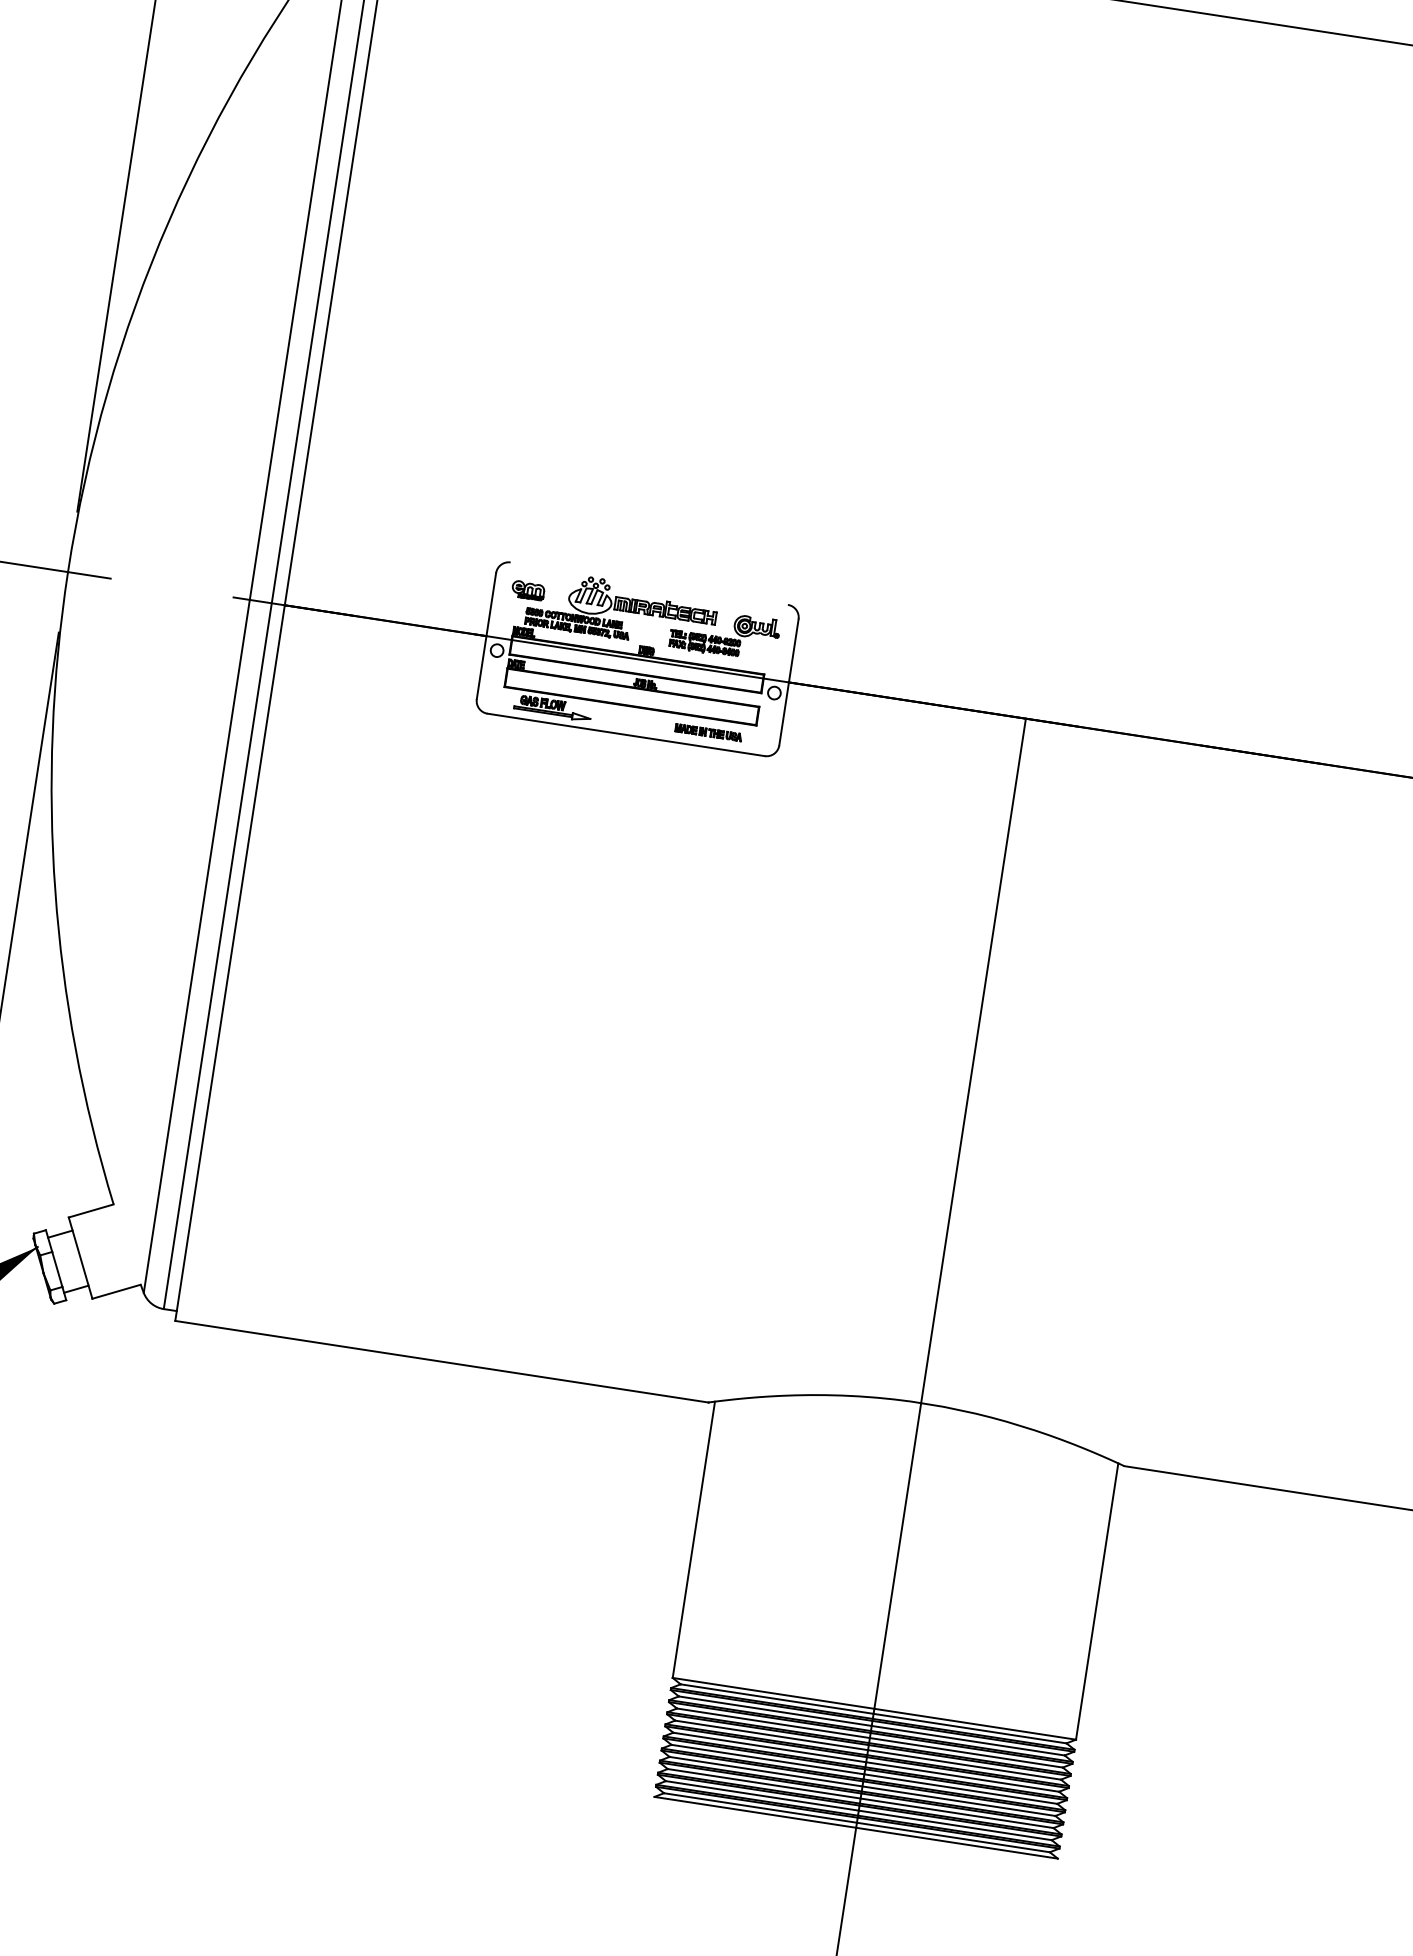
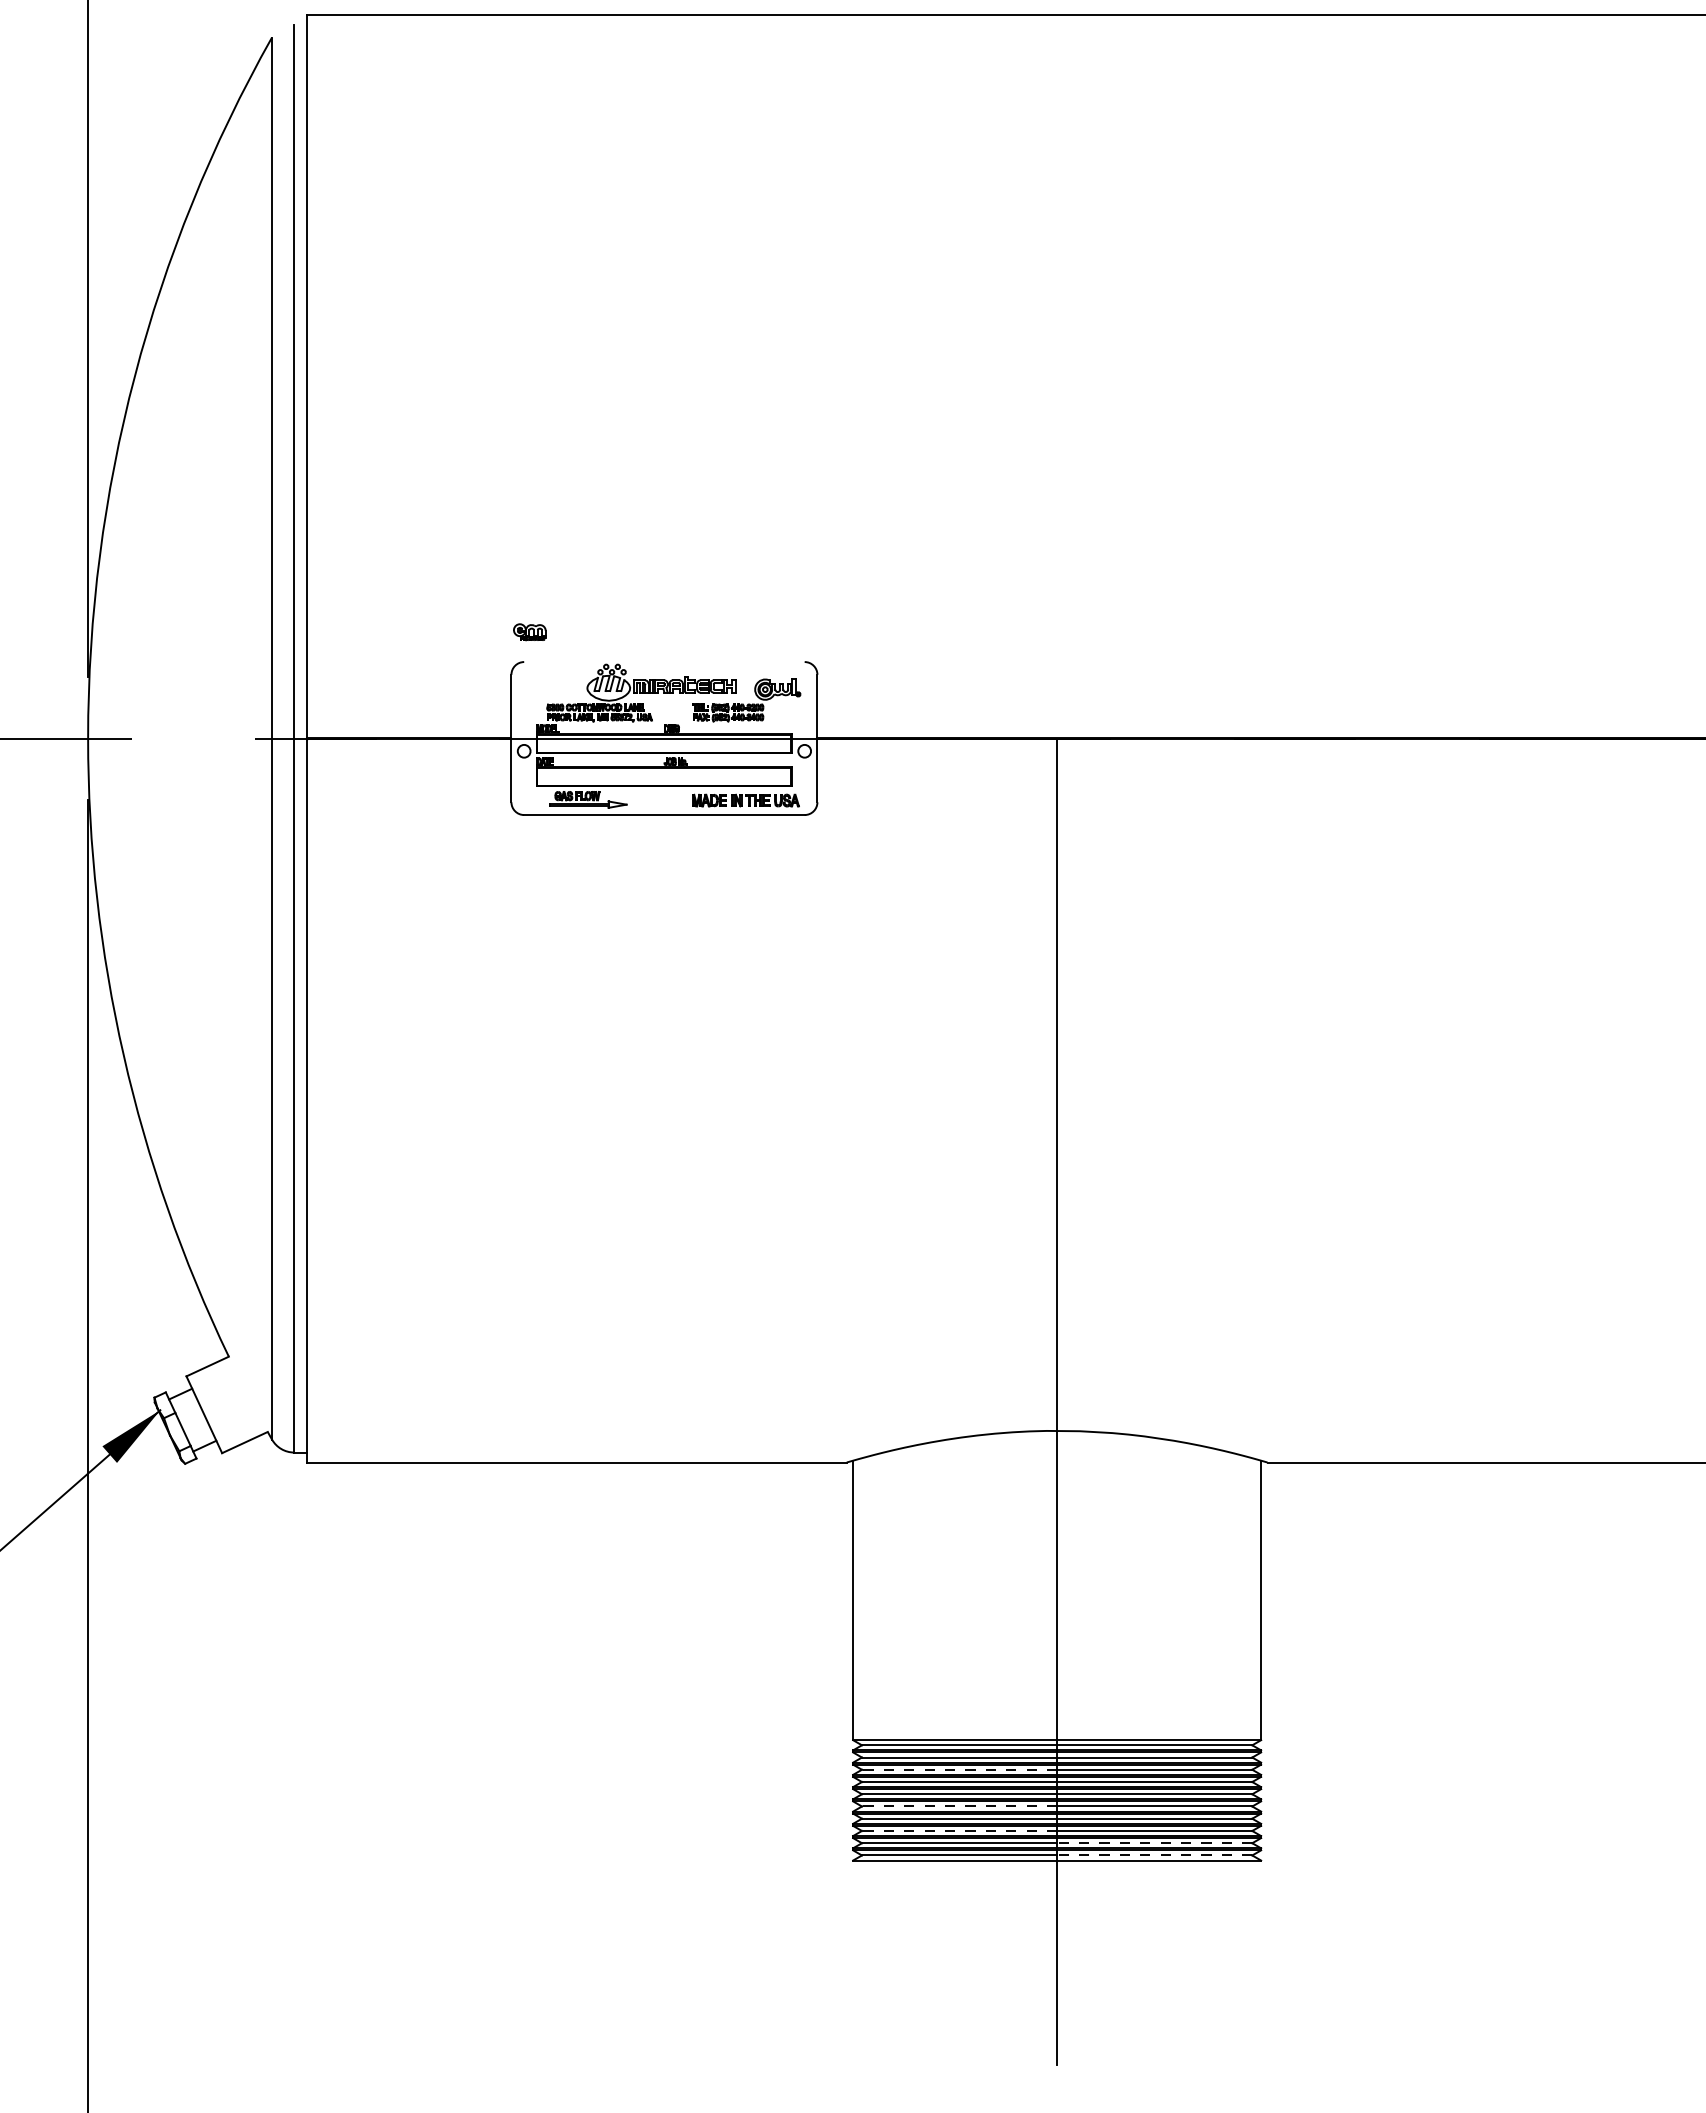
part: (527, 590) -> (529, 632), moved
part: (708, 731) -> (745, 799), size x1.6
line: (773, 1723) -> (959, 1769), solid -> dashed
line: (767, 1759) -> (959, 1806), solid -> dashed
line: (764, 1783) -> (959, 1830), solid -> dashed
line: (955, 1825) -> (1154, 1843), solid -> dashed
line: (953, 1837) -> (1154, 1855), solid -> dashed

